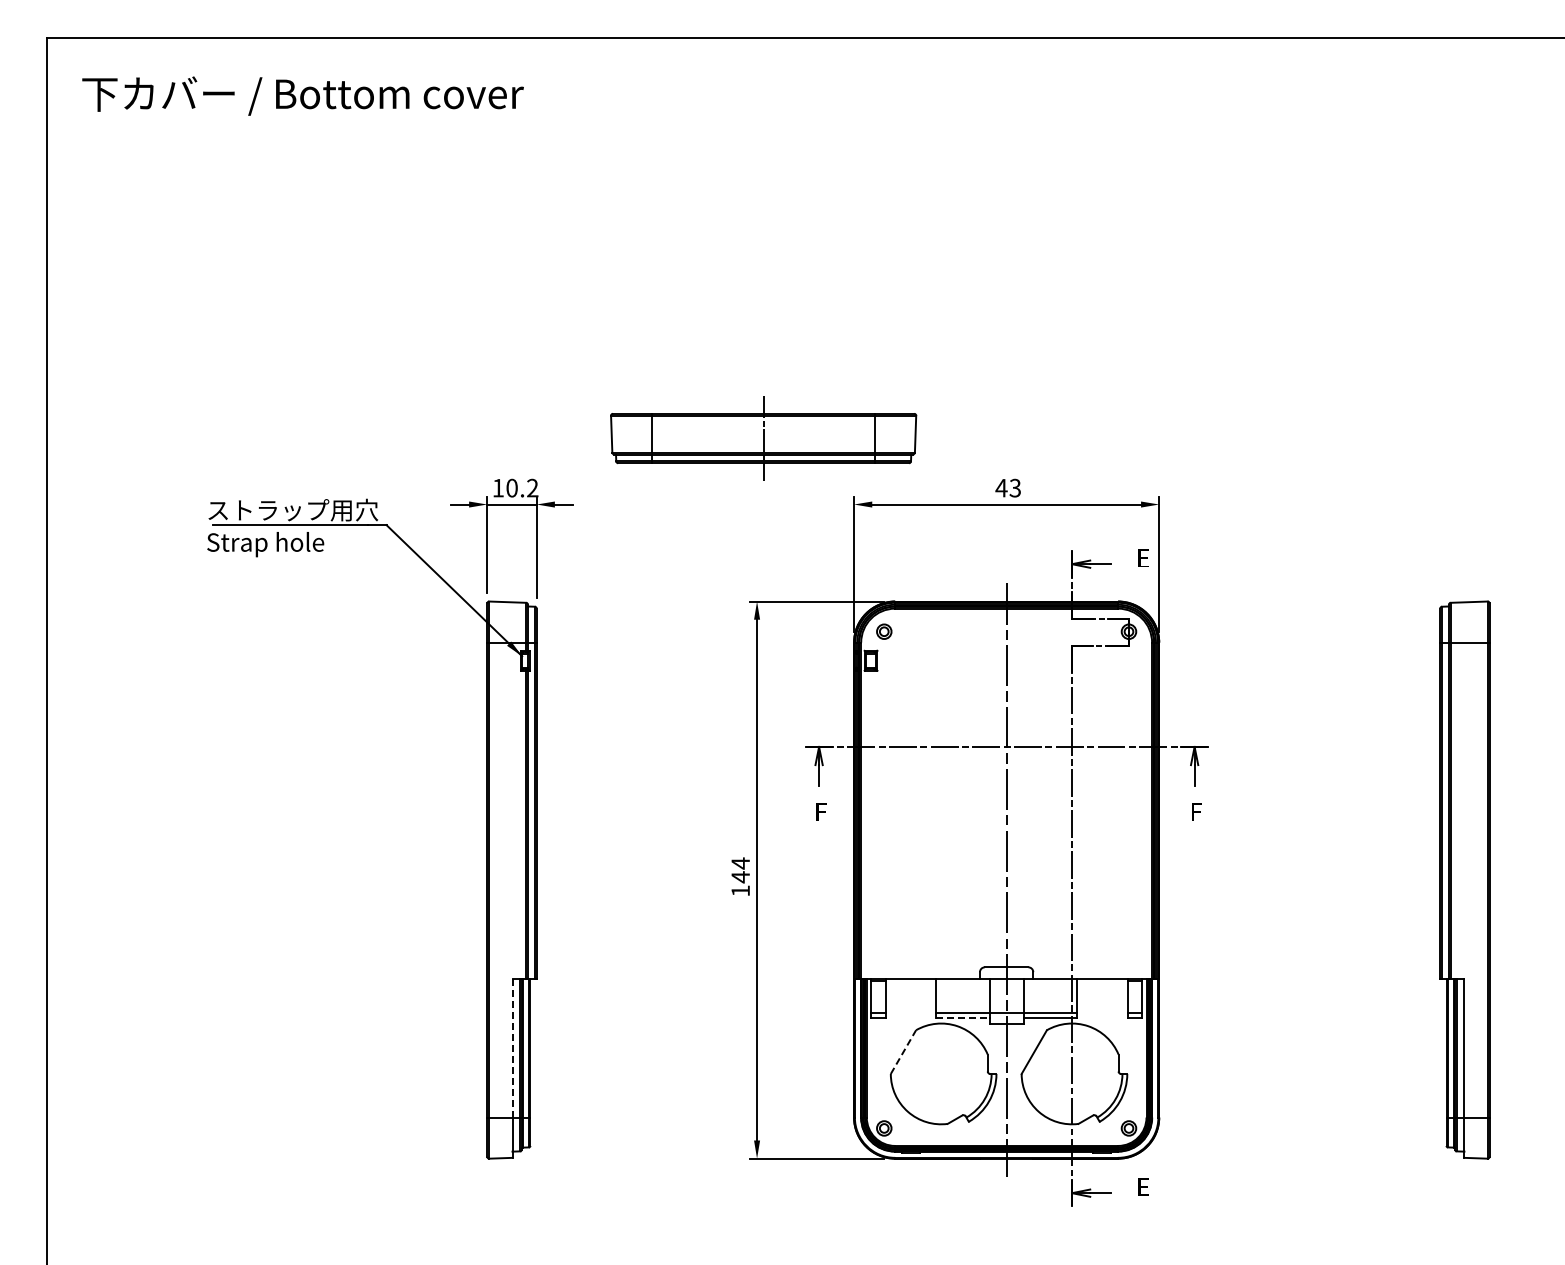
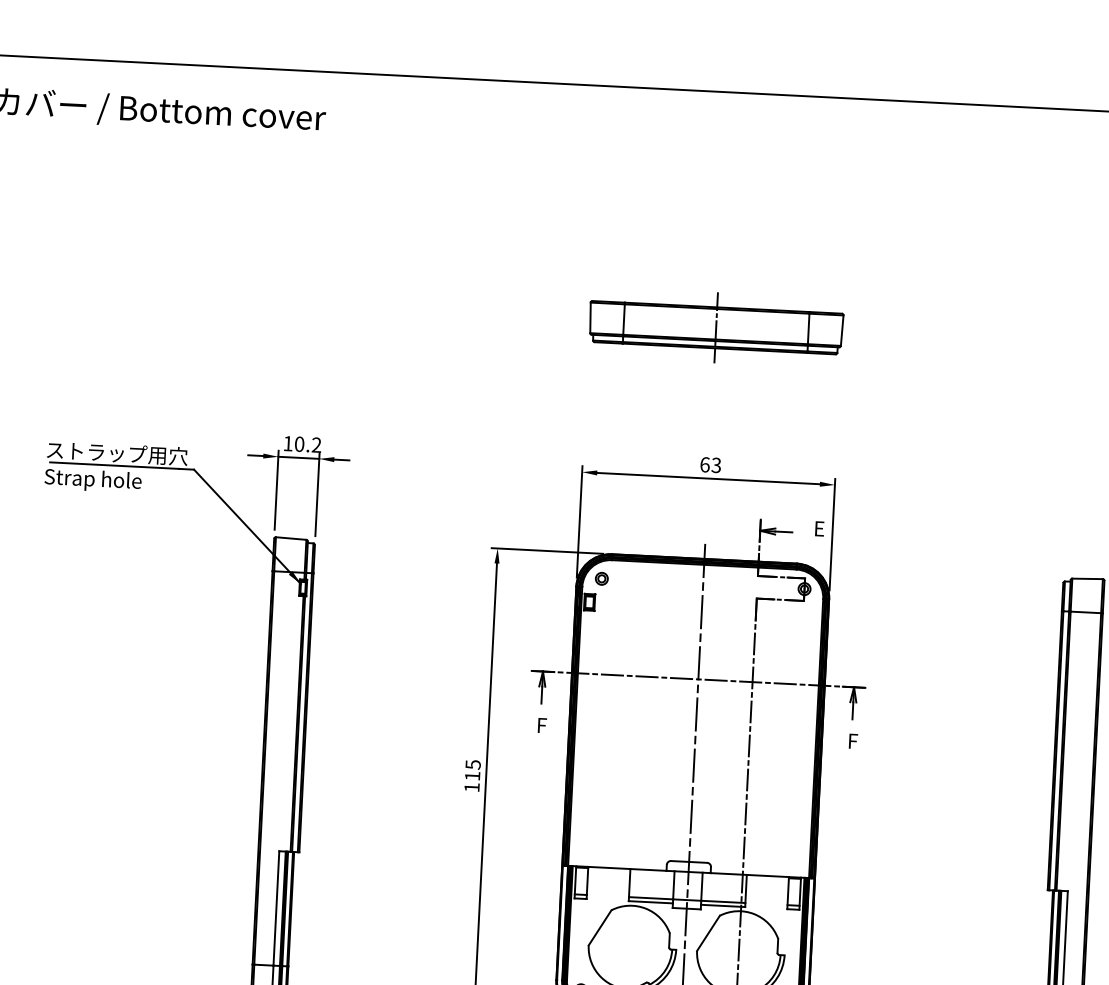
part: (763, 438) -> (716, 327), moved
text: (1001, 487) -> (705, 464), 43 -> 63
text: (740, 870) -> (472, 770), 144 -> 115
line: (963, 1018) -> (651, 902), dashed -> solid
line: (512, 1048) -> (276, 908), dashed -> solid
line: (903, 1051) -> (600, 927), dashed -> solid

